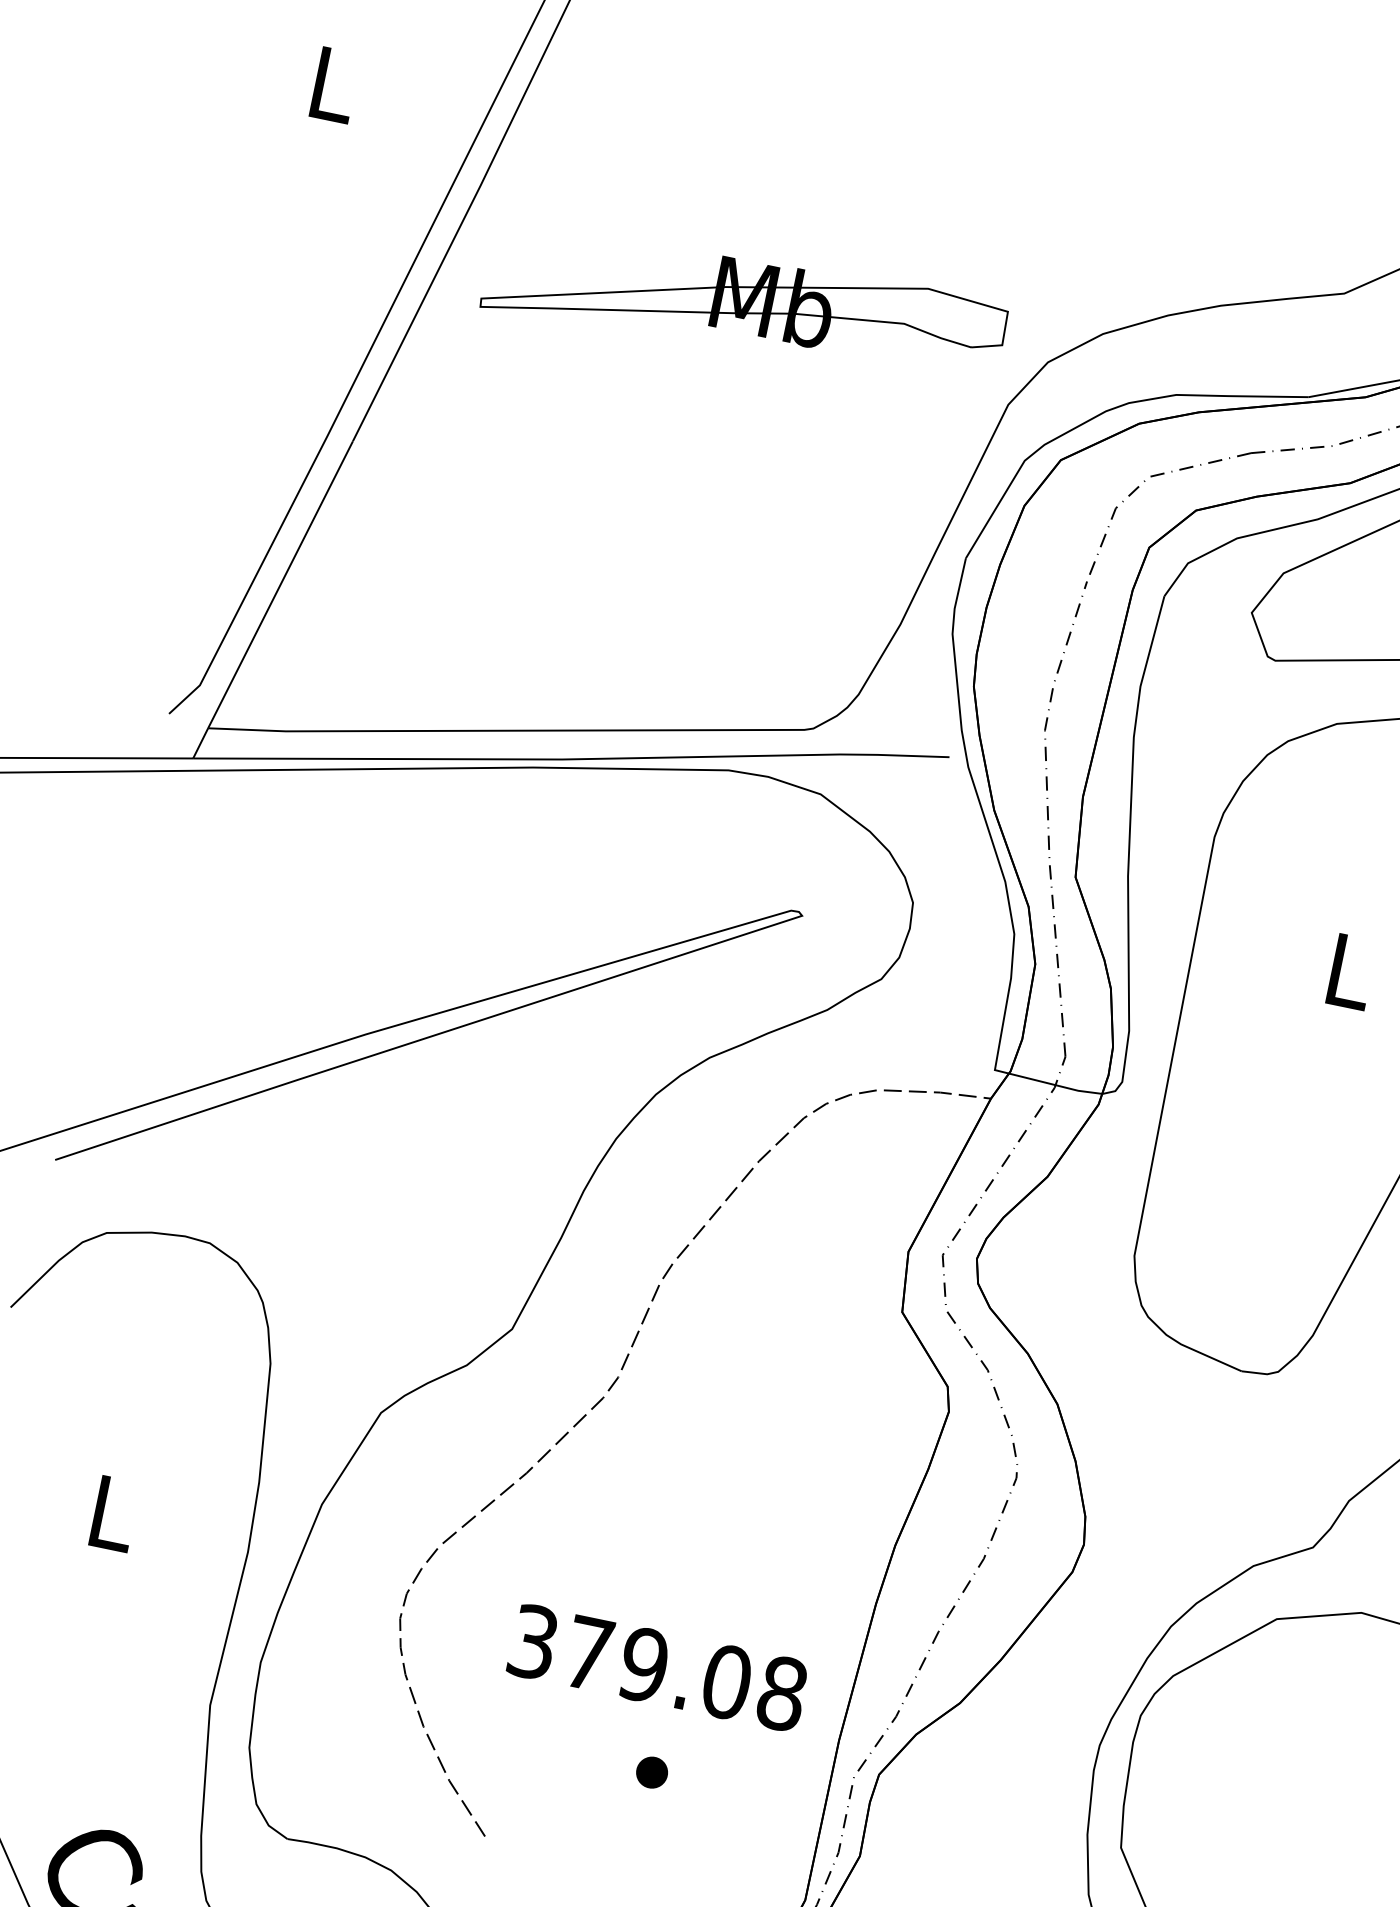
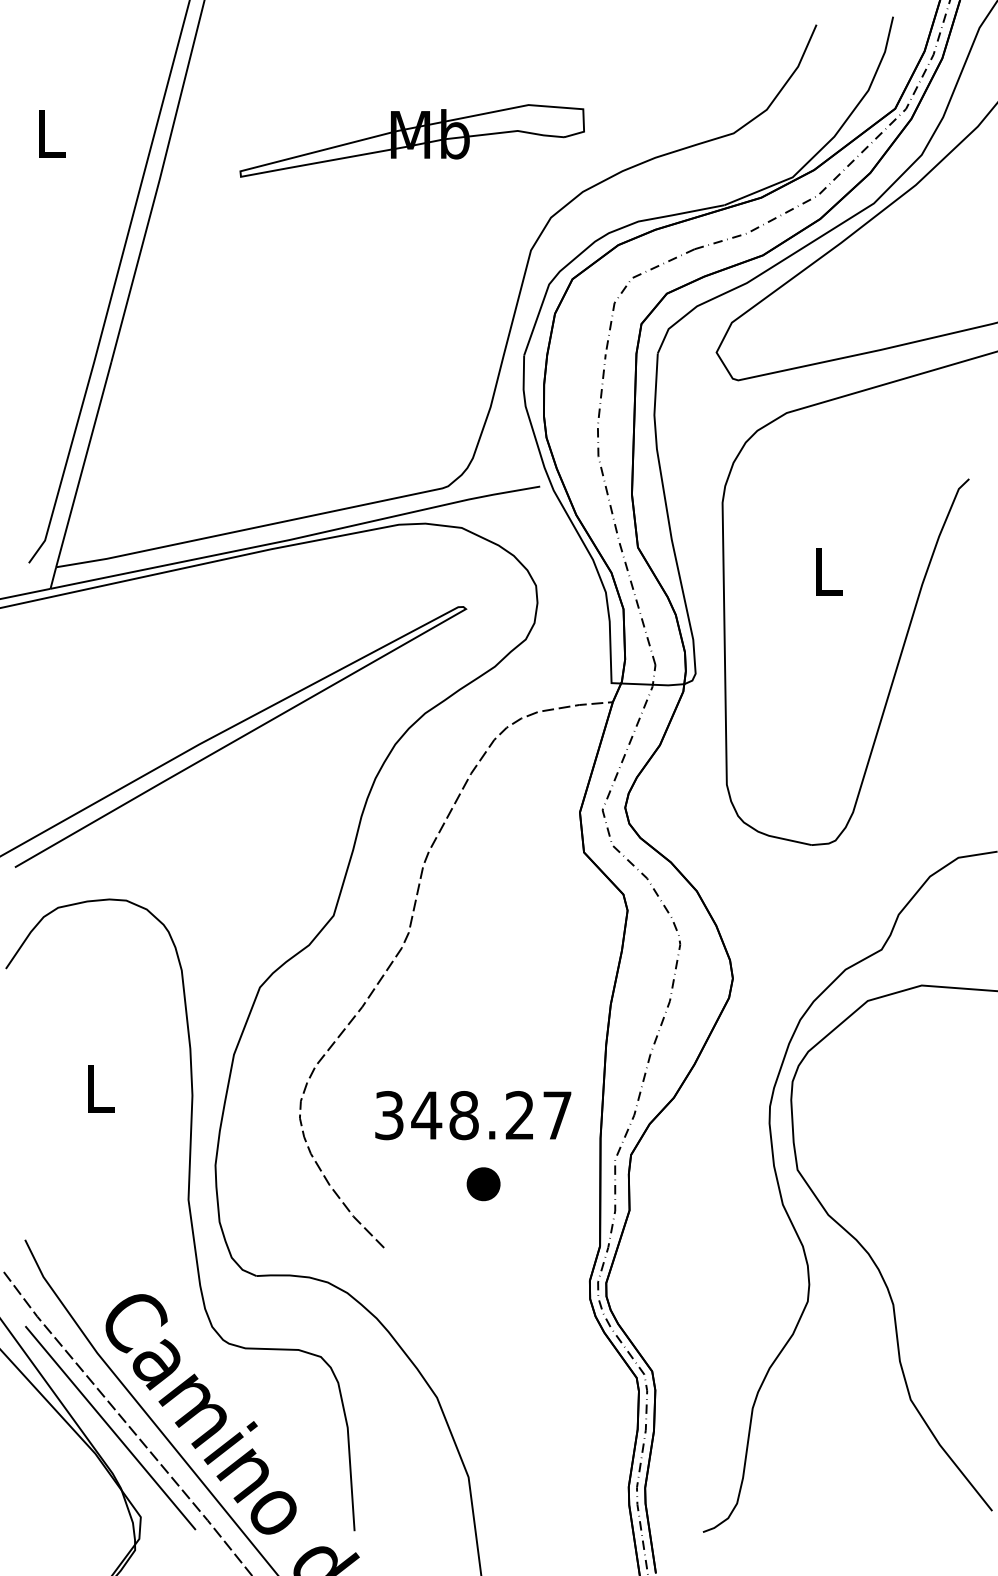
part: (744, 305) -> (411, 140), moved
text: (684, 1673) -> (491, 1115), 379.08 -> 348.27
part: (651, 1771) -> (483, 1183), size x1.6

